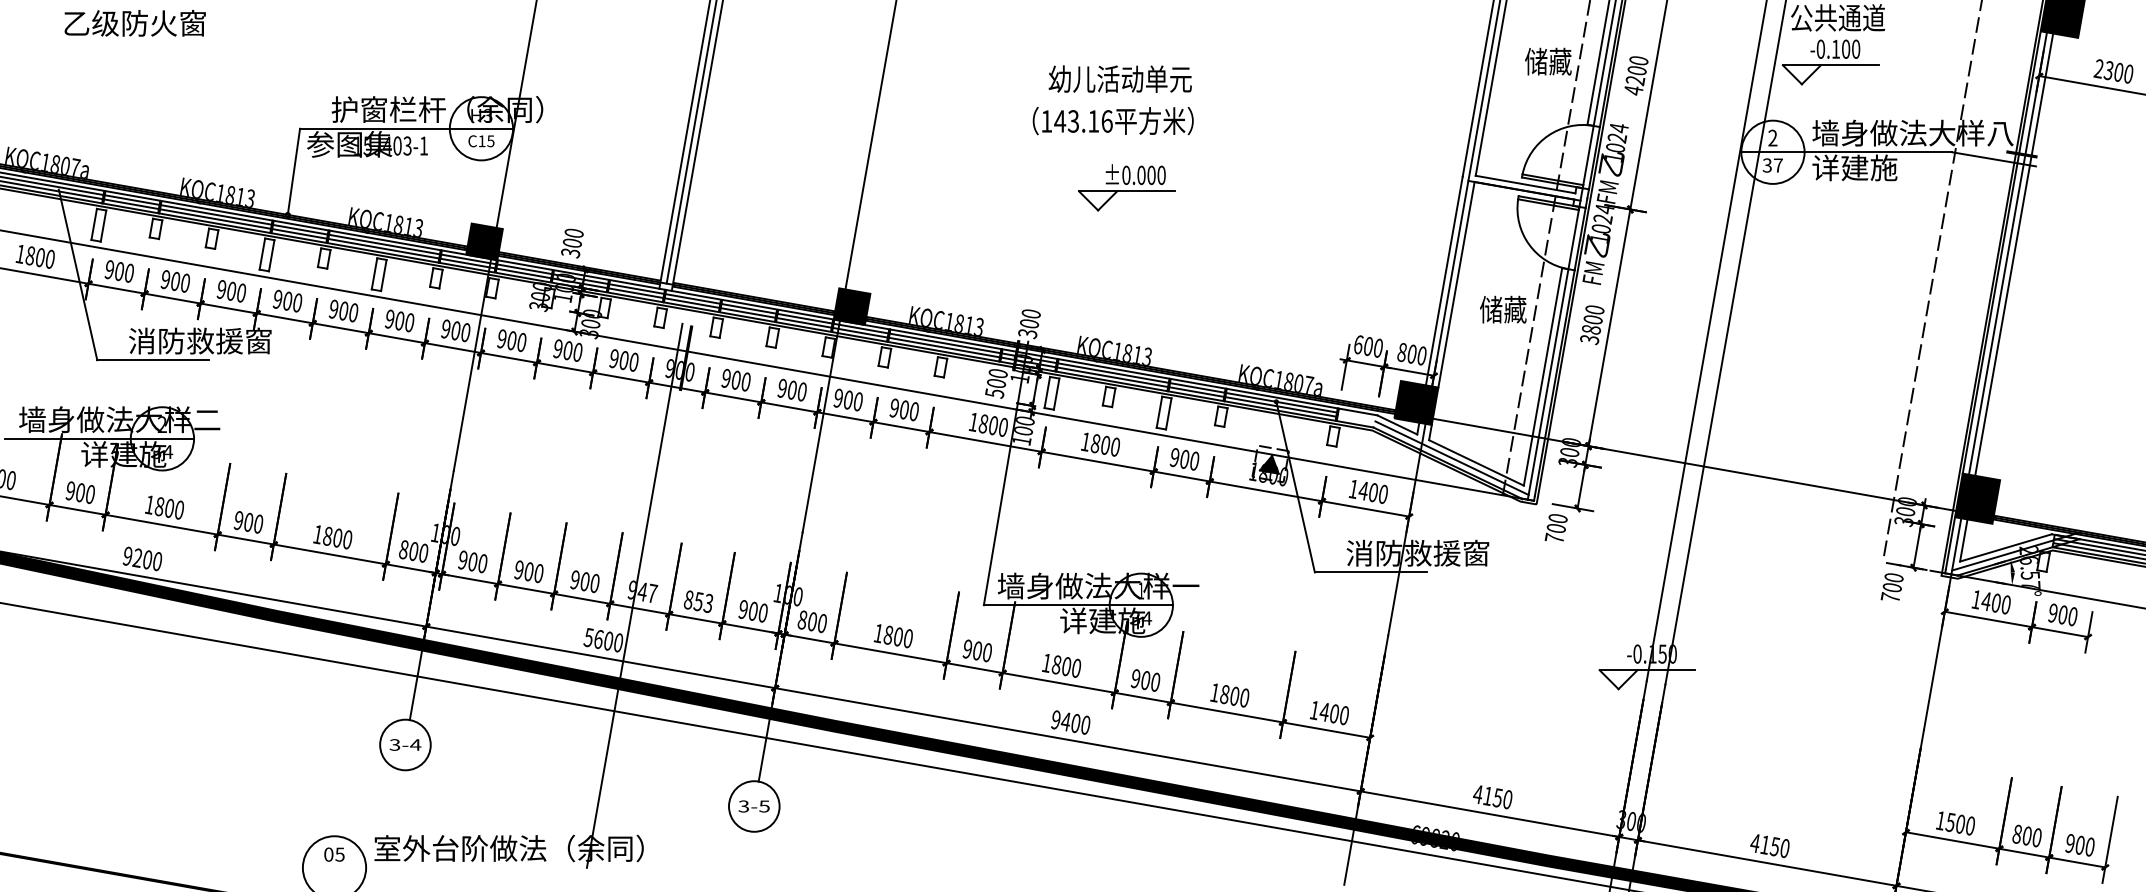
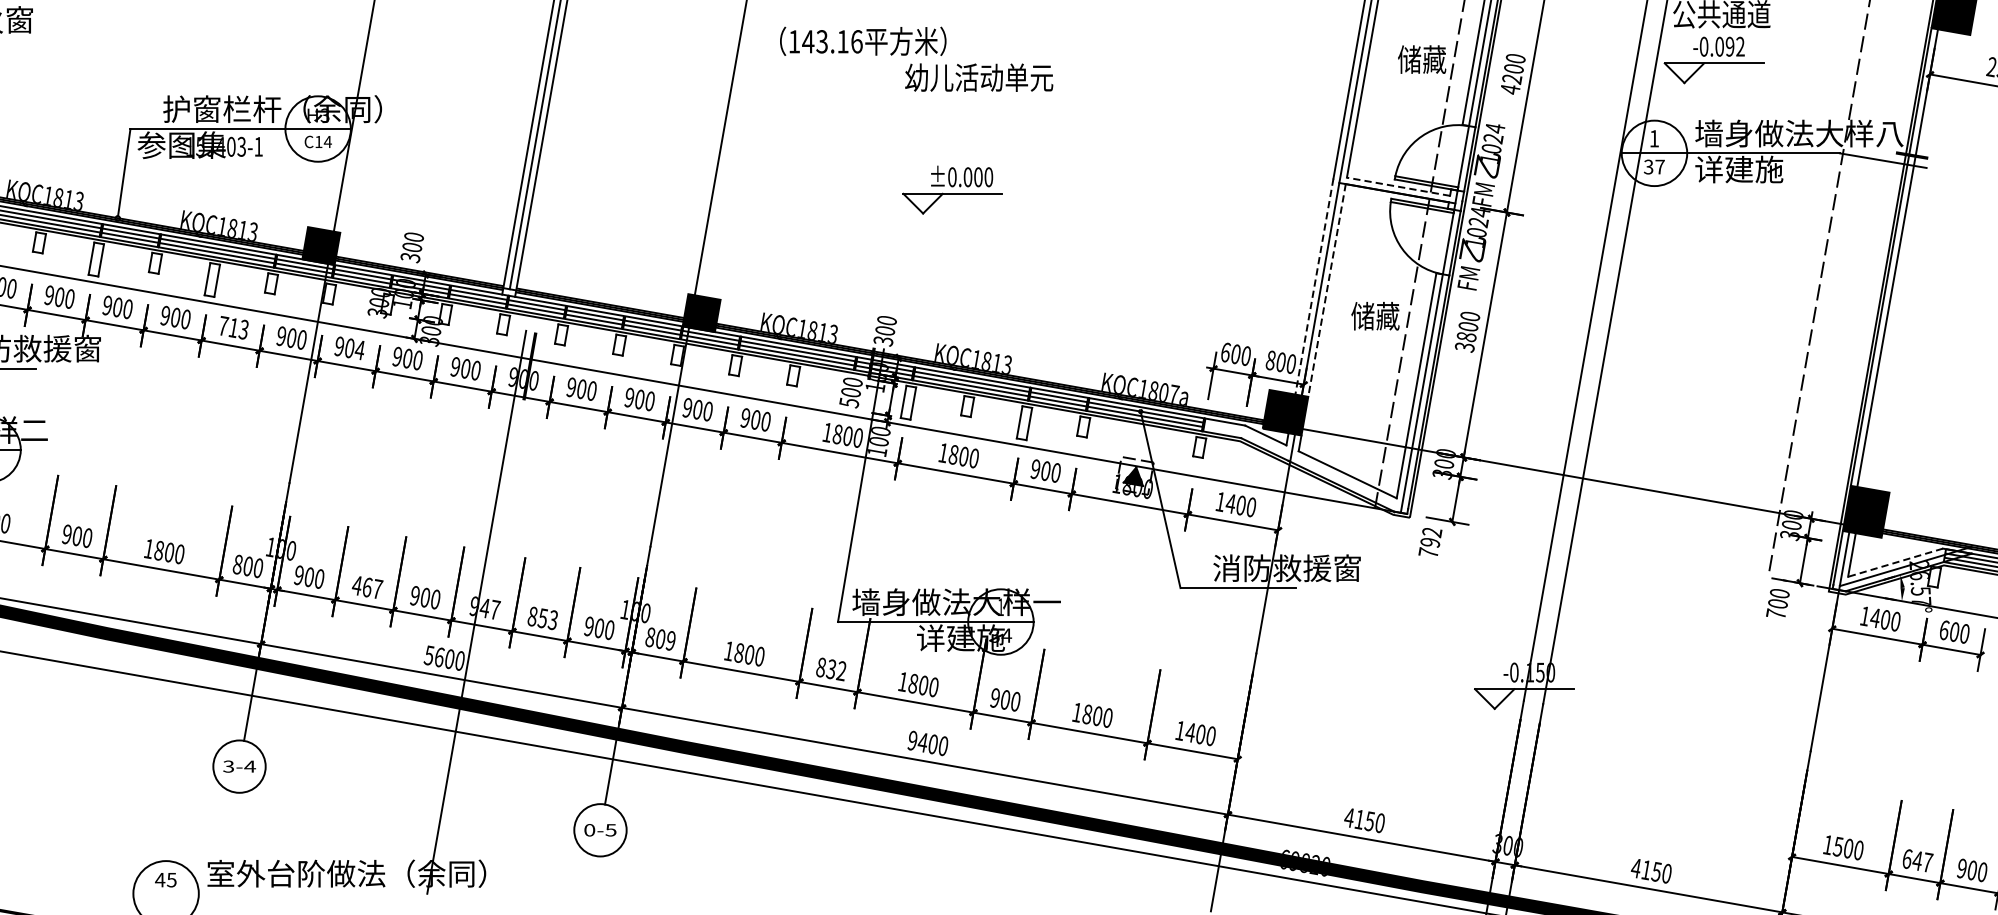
text: (1846, 48) -> (1730, 45), -0.100 -> -0.092
text: (1112, 121) -> (862, 41), moved
text: (1772, 137) -> (1654, 138), 2 -> 1
text: (490, 141) -> (327, 142), C15 -> C14
line: (1525, 184) -> (1398, 186), solid -> dashed
part: (1126, 187) -> (952, 189), moved
line: (2014, 254) -> (1904, 259), removed
line: (1444, 281) -> (1314, 287), solid -> dashed
line: (1456, 285) -> (1327, 291), solid -> dashed
text: (399, 320) -> (233, 327), 900 -> 713
text: (521, 342) -> (359, 350), 900 -> 904
line: (1451, 457) -> (1321, 469), removed
text: (1556, 523) -> (1430, 537), 700 -> 792
line: (2005, 547) -> (1895, 562), solid -> dashed
text: (529, 571) -> (367, 587), 900 -> 467
text: (2053, 612) -> (1944, 629), 900 -> 600
text: (821, 623) -> (670, 640), 800 -> 809
text: (976, 650) -> (830, 668), 900 -> 832
text: (743, 806) -> (589, 830), 3-5 -> 0-5
text: (2027, 835) -> (1917, 860), 800 -> 647
text: (328, 854) -> (159, 879), 05 -> 45

